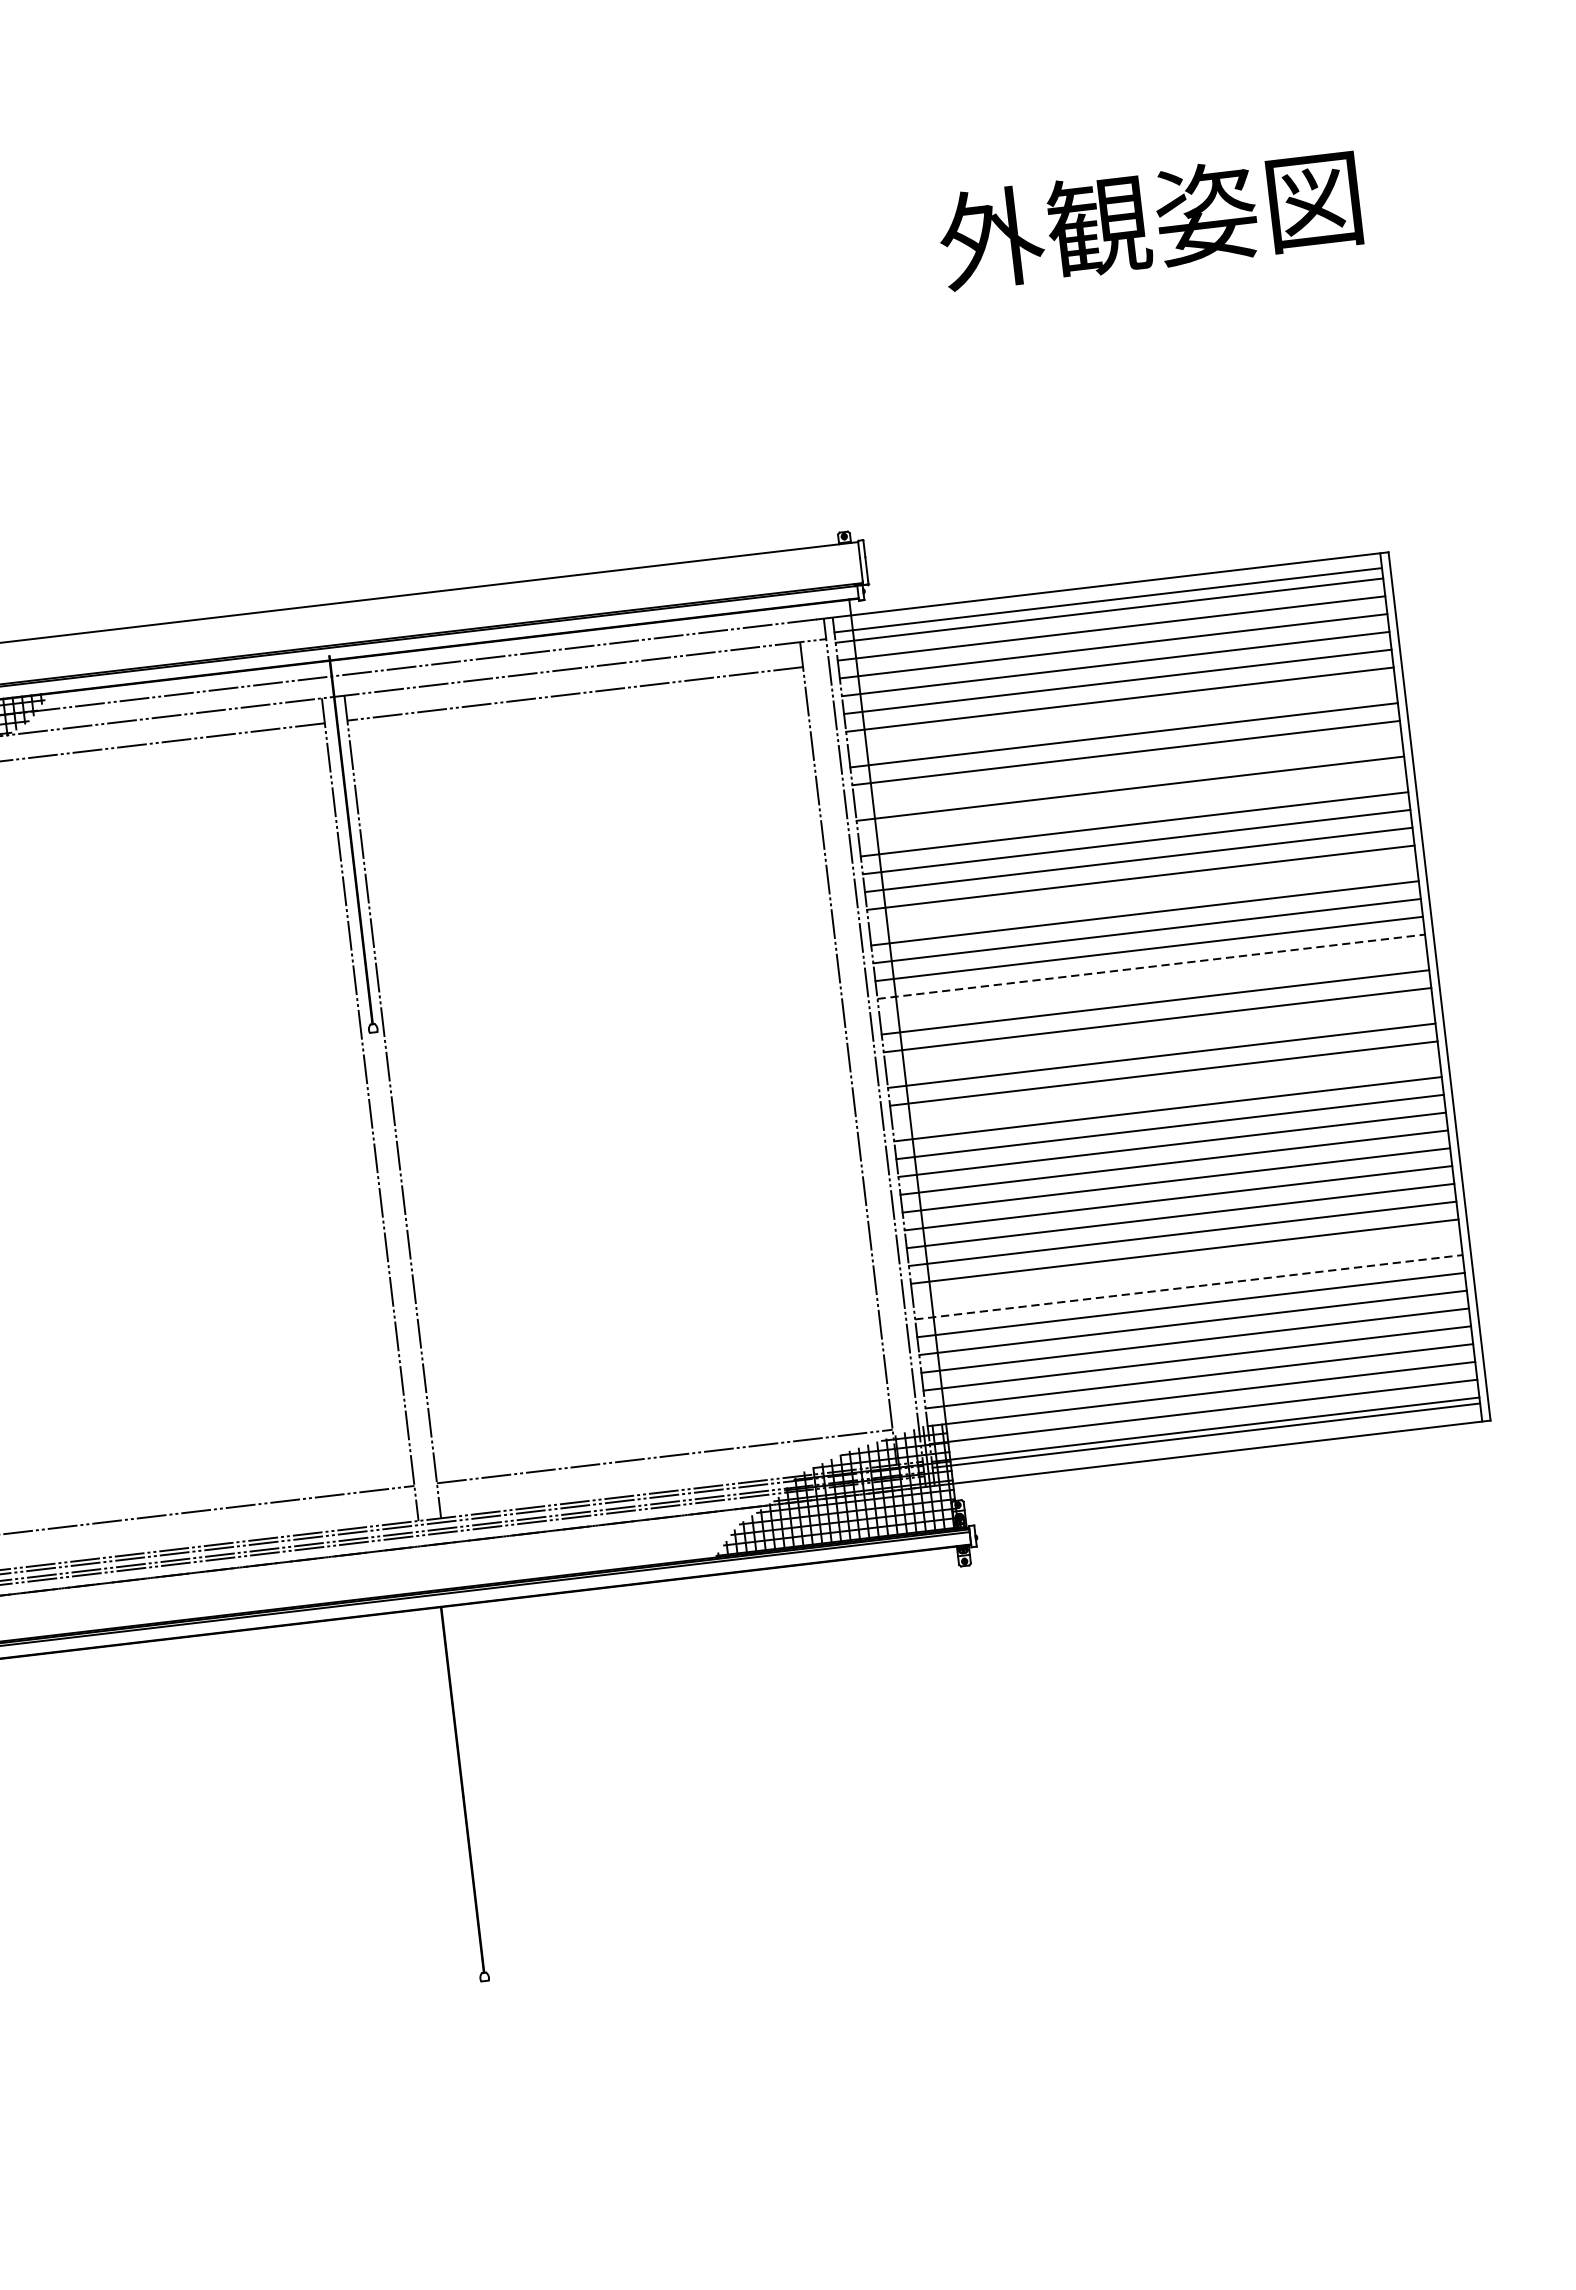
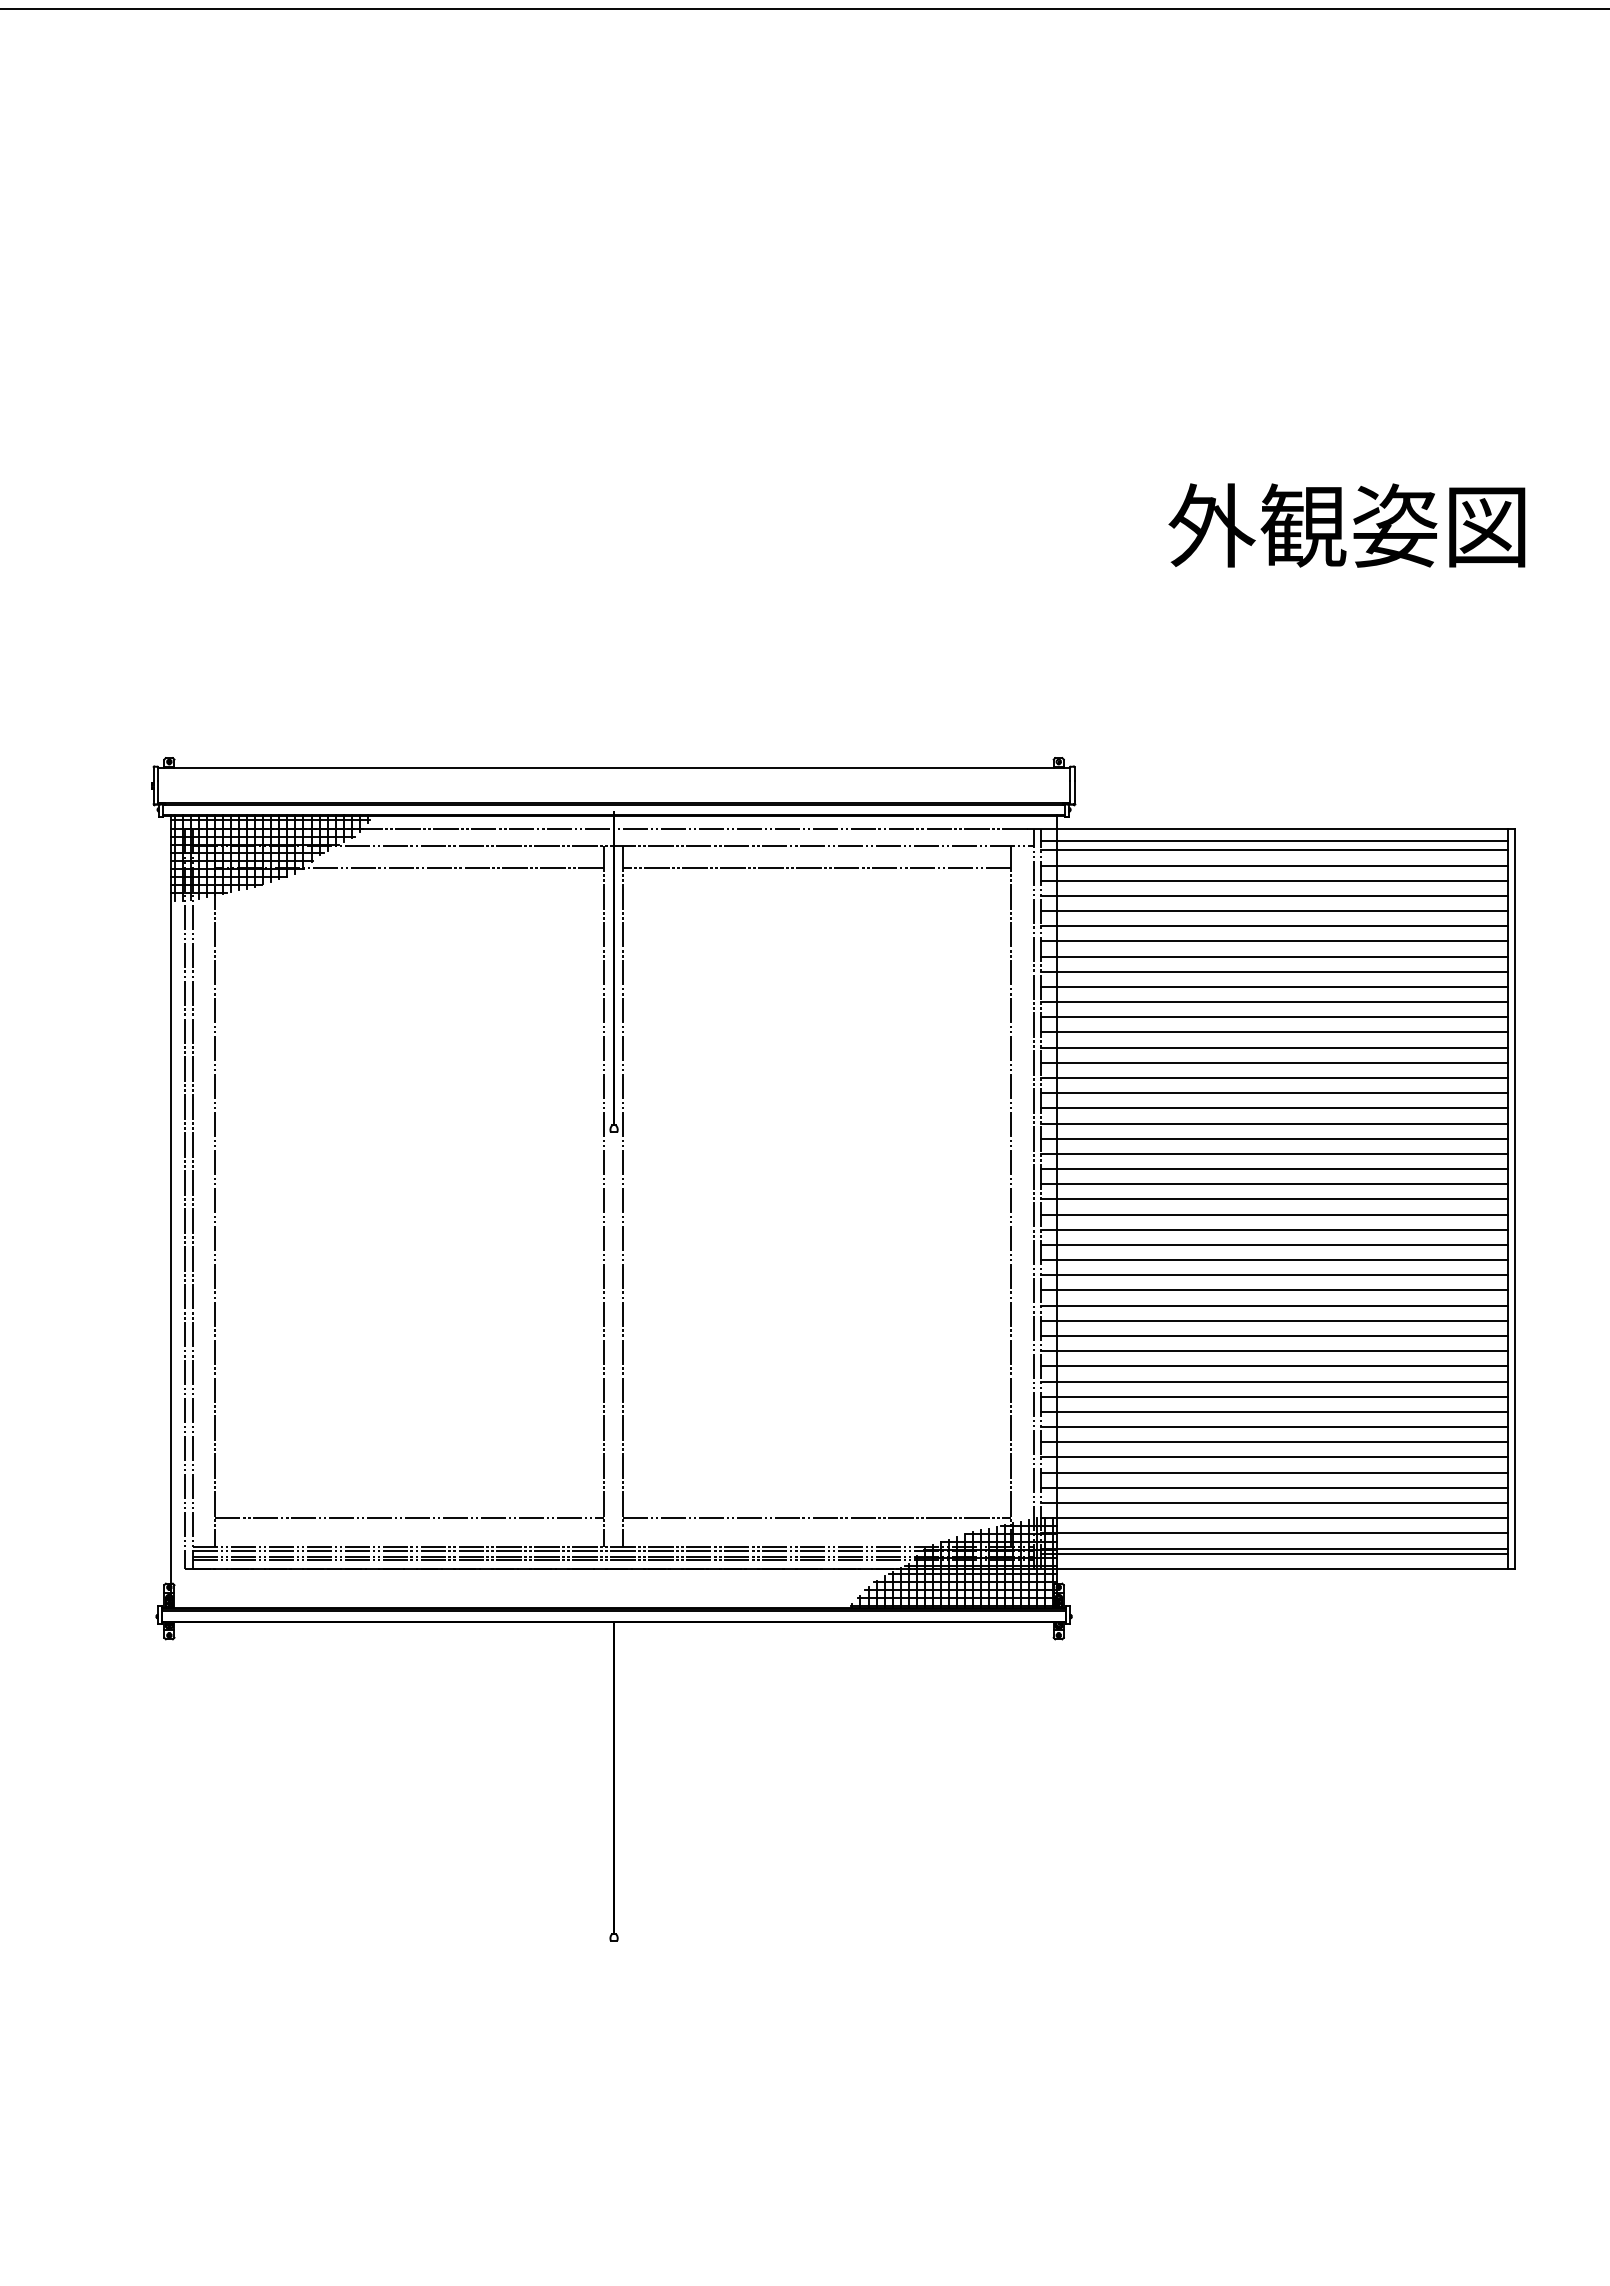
line: (1122, 717) -> (1274, 941), added
line: (1128, 770) -> (1274, 986), added
line: (1132, 806) -> (1274, 1017), added
line: (1143, 895) -> (1274, 1093), added
line: (1151, 966) -> (1274, 1153), dashed -> solid
line: (1153, 985) -> (1274, 1169), added
line: (1159, 1037) -> (1274, 1214), added
line: (1166, 1091) -> (1274, 1260), added
line: (1186, 1268) -> (1274, 1411), added
line: (1189, 1287) -> (1274, 1427), dashed -> solid

